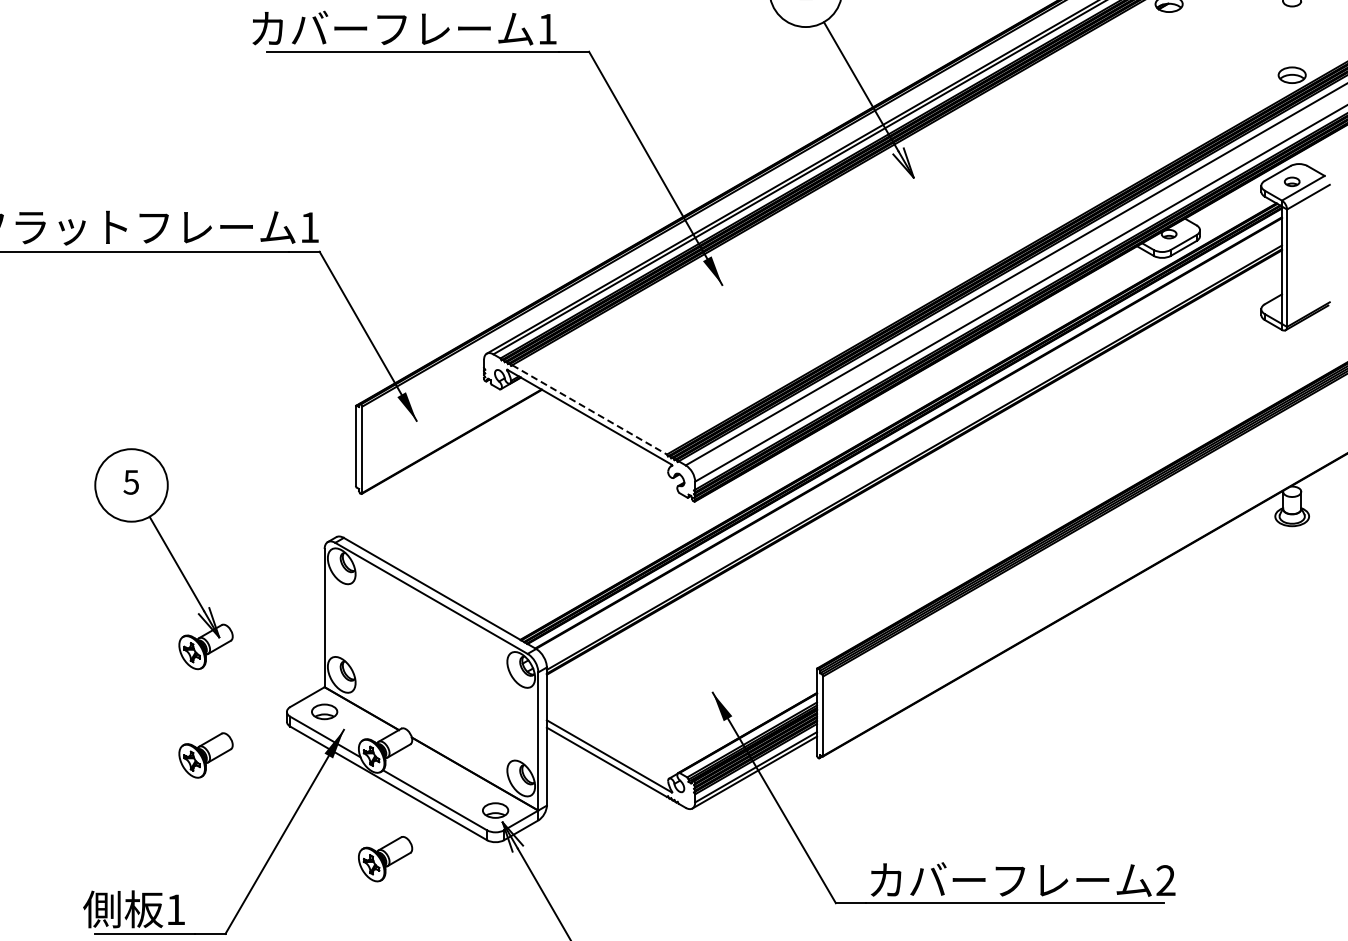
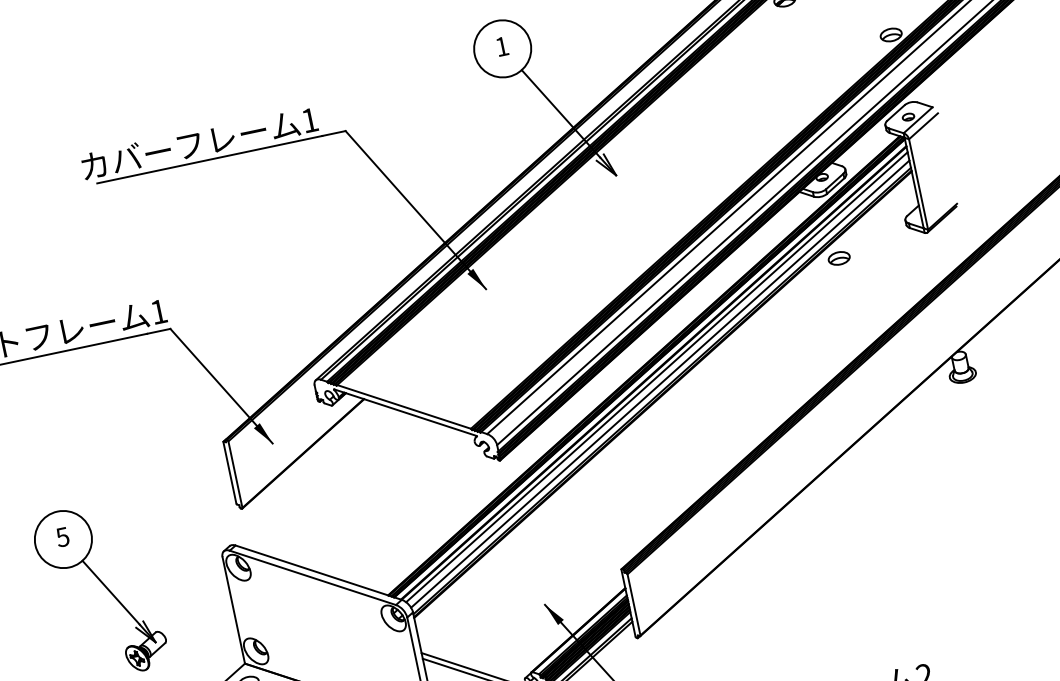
part: (1168, 338) -> (838, 257), added
line: (590, 410) -> (404, 407), dashed -> solid
line: (911, 439) -> (656, 377), added
line: (913, 448) -> (659, 384), added

